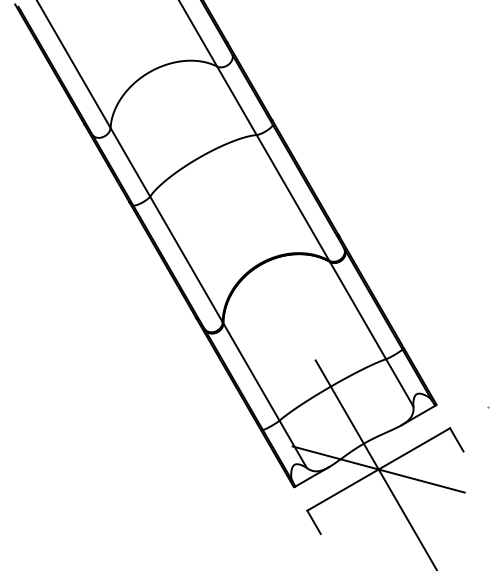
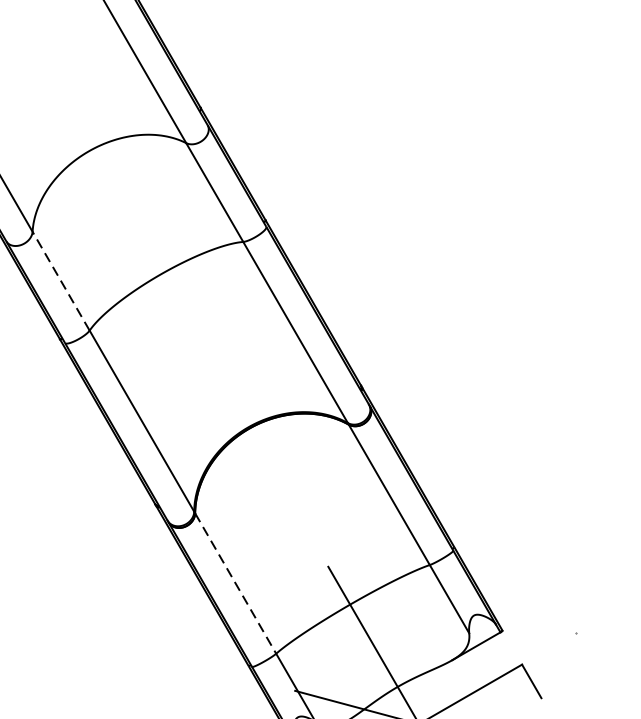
line: (130, 162) -> (61, 281), solid -> dashed
line: (251, 372) -> (235, 584), solid -> dashed

